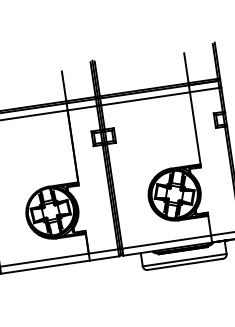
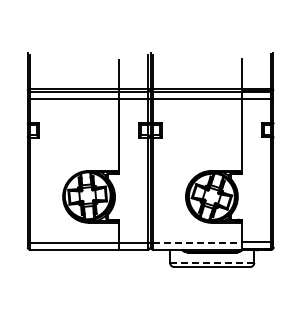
line: (167, 242) -> (197, 242), solid -> dashed
line: (183, 259) -> (211, 262), solid -> dashed

